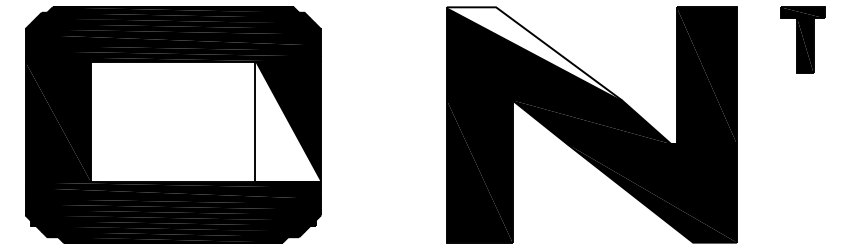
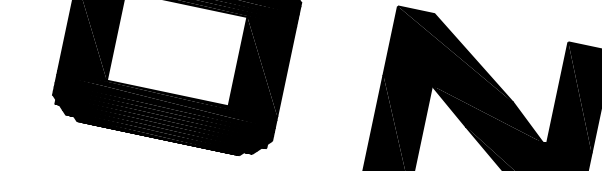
fill: (534, 53) -> (455, 54), added
fill: (288, 122) -> (262, 67), added

